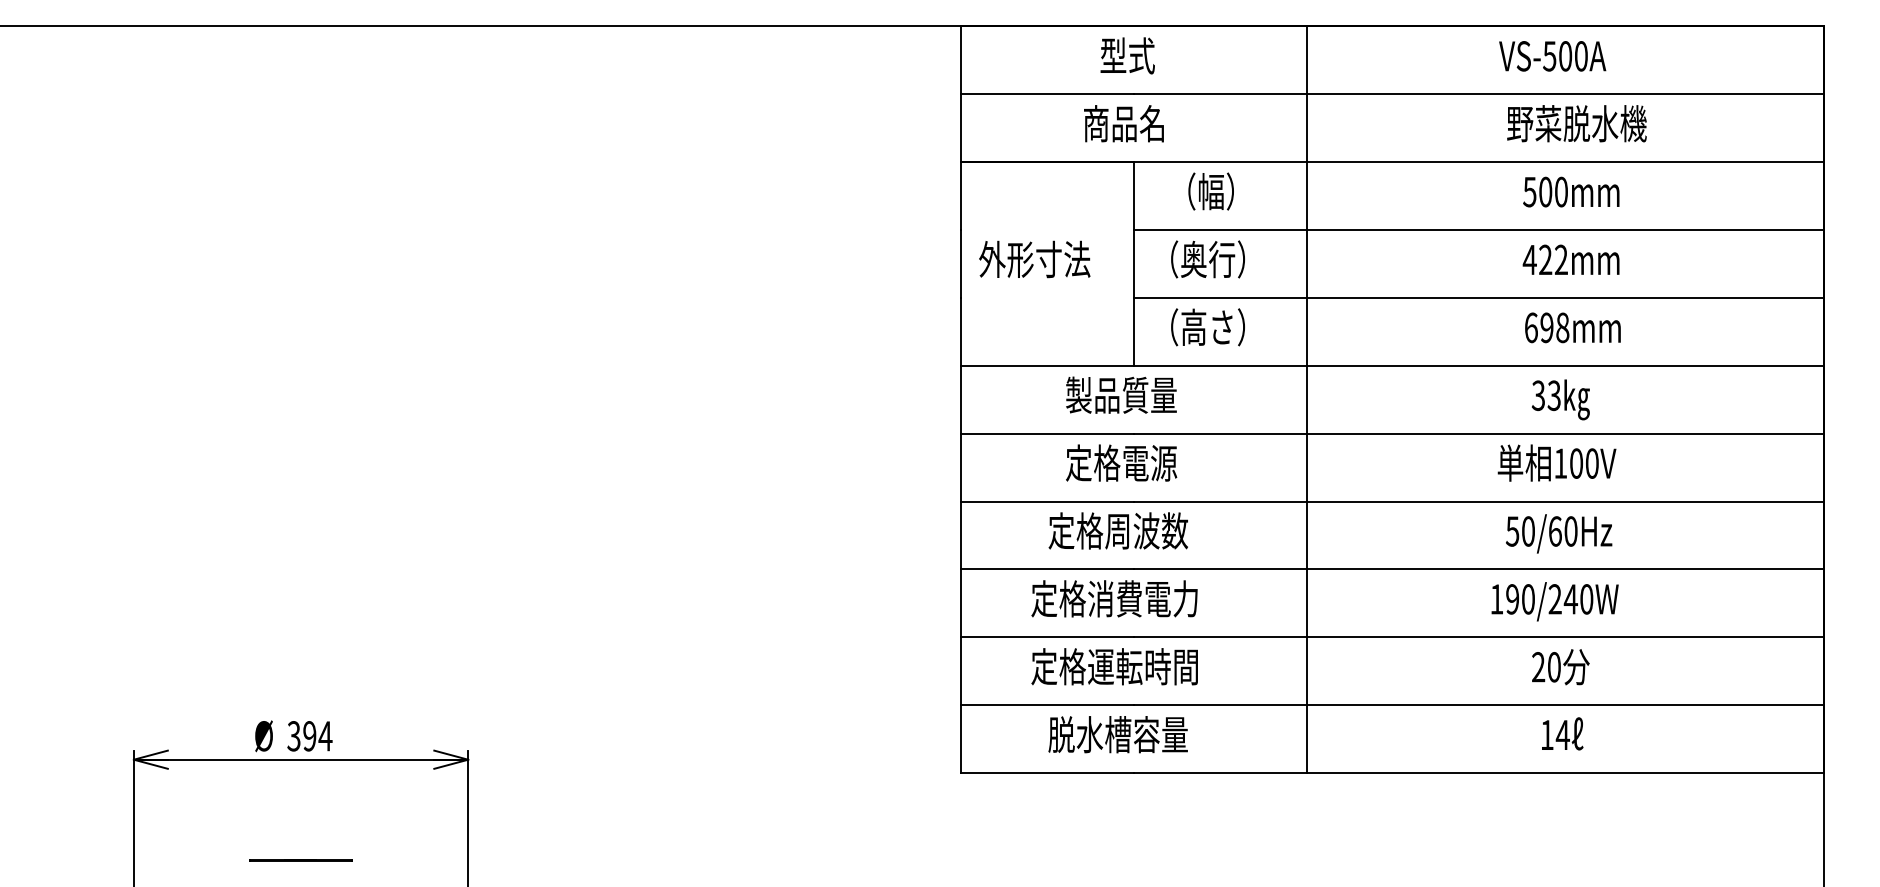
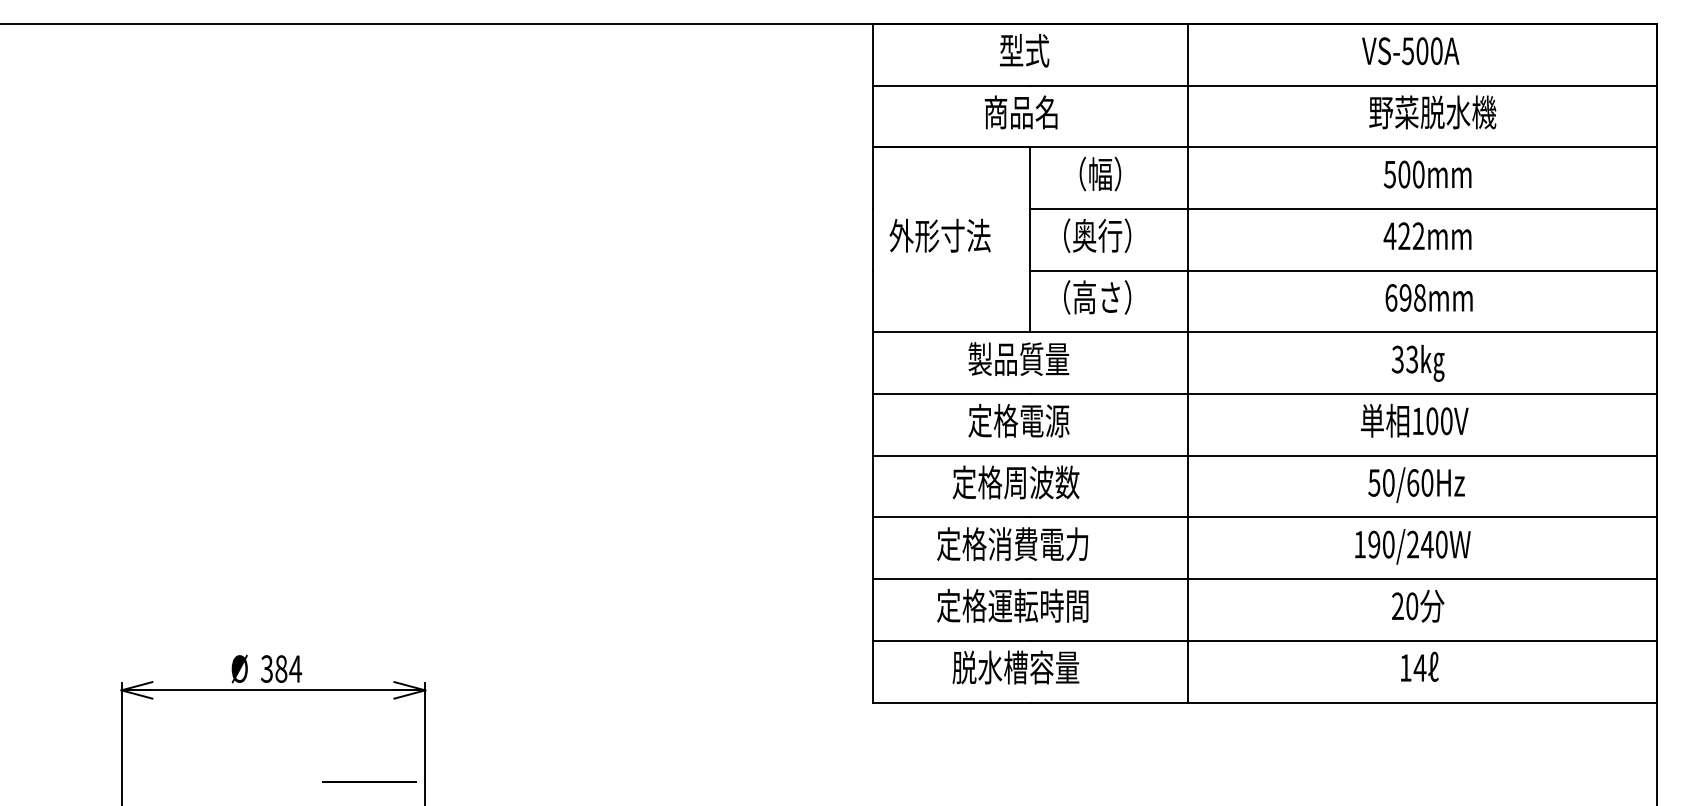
text: (309, 736) -> (281, 669), 394 -> 384
line: (300, 860) -> (369, 781), moved

